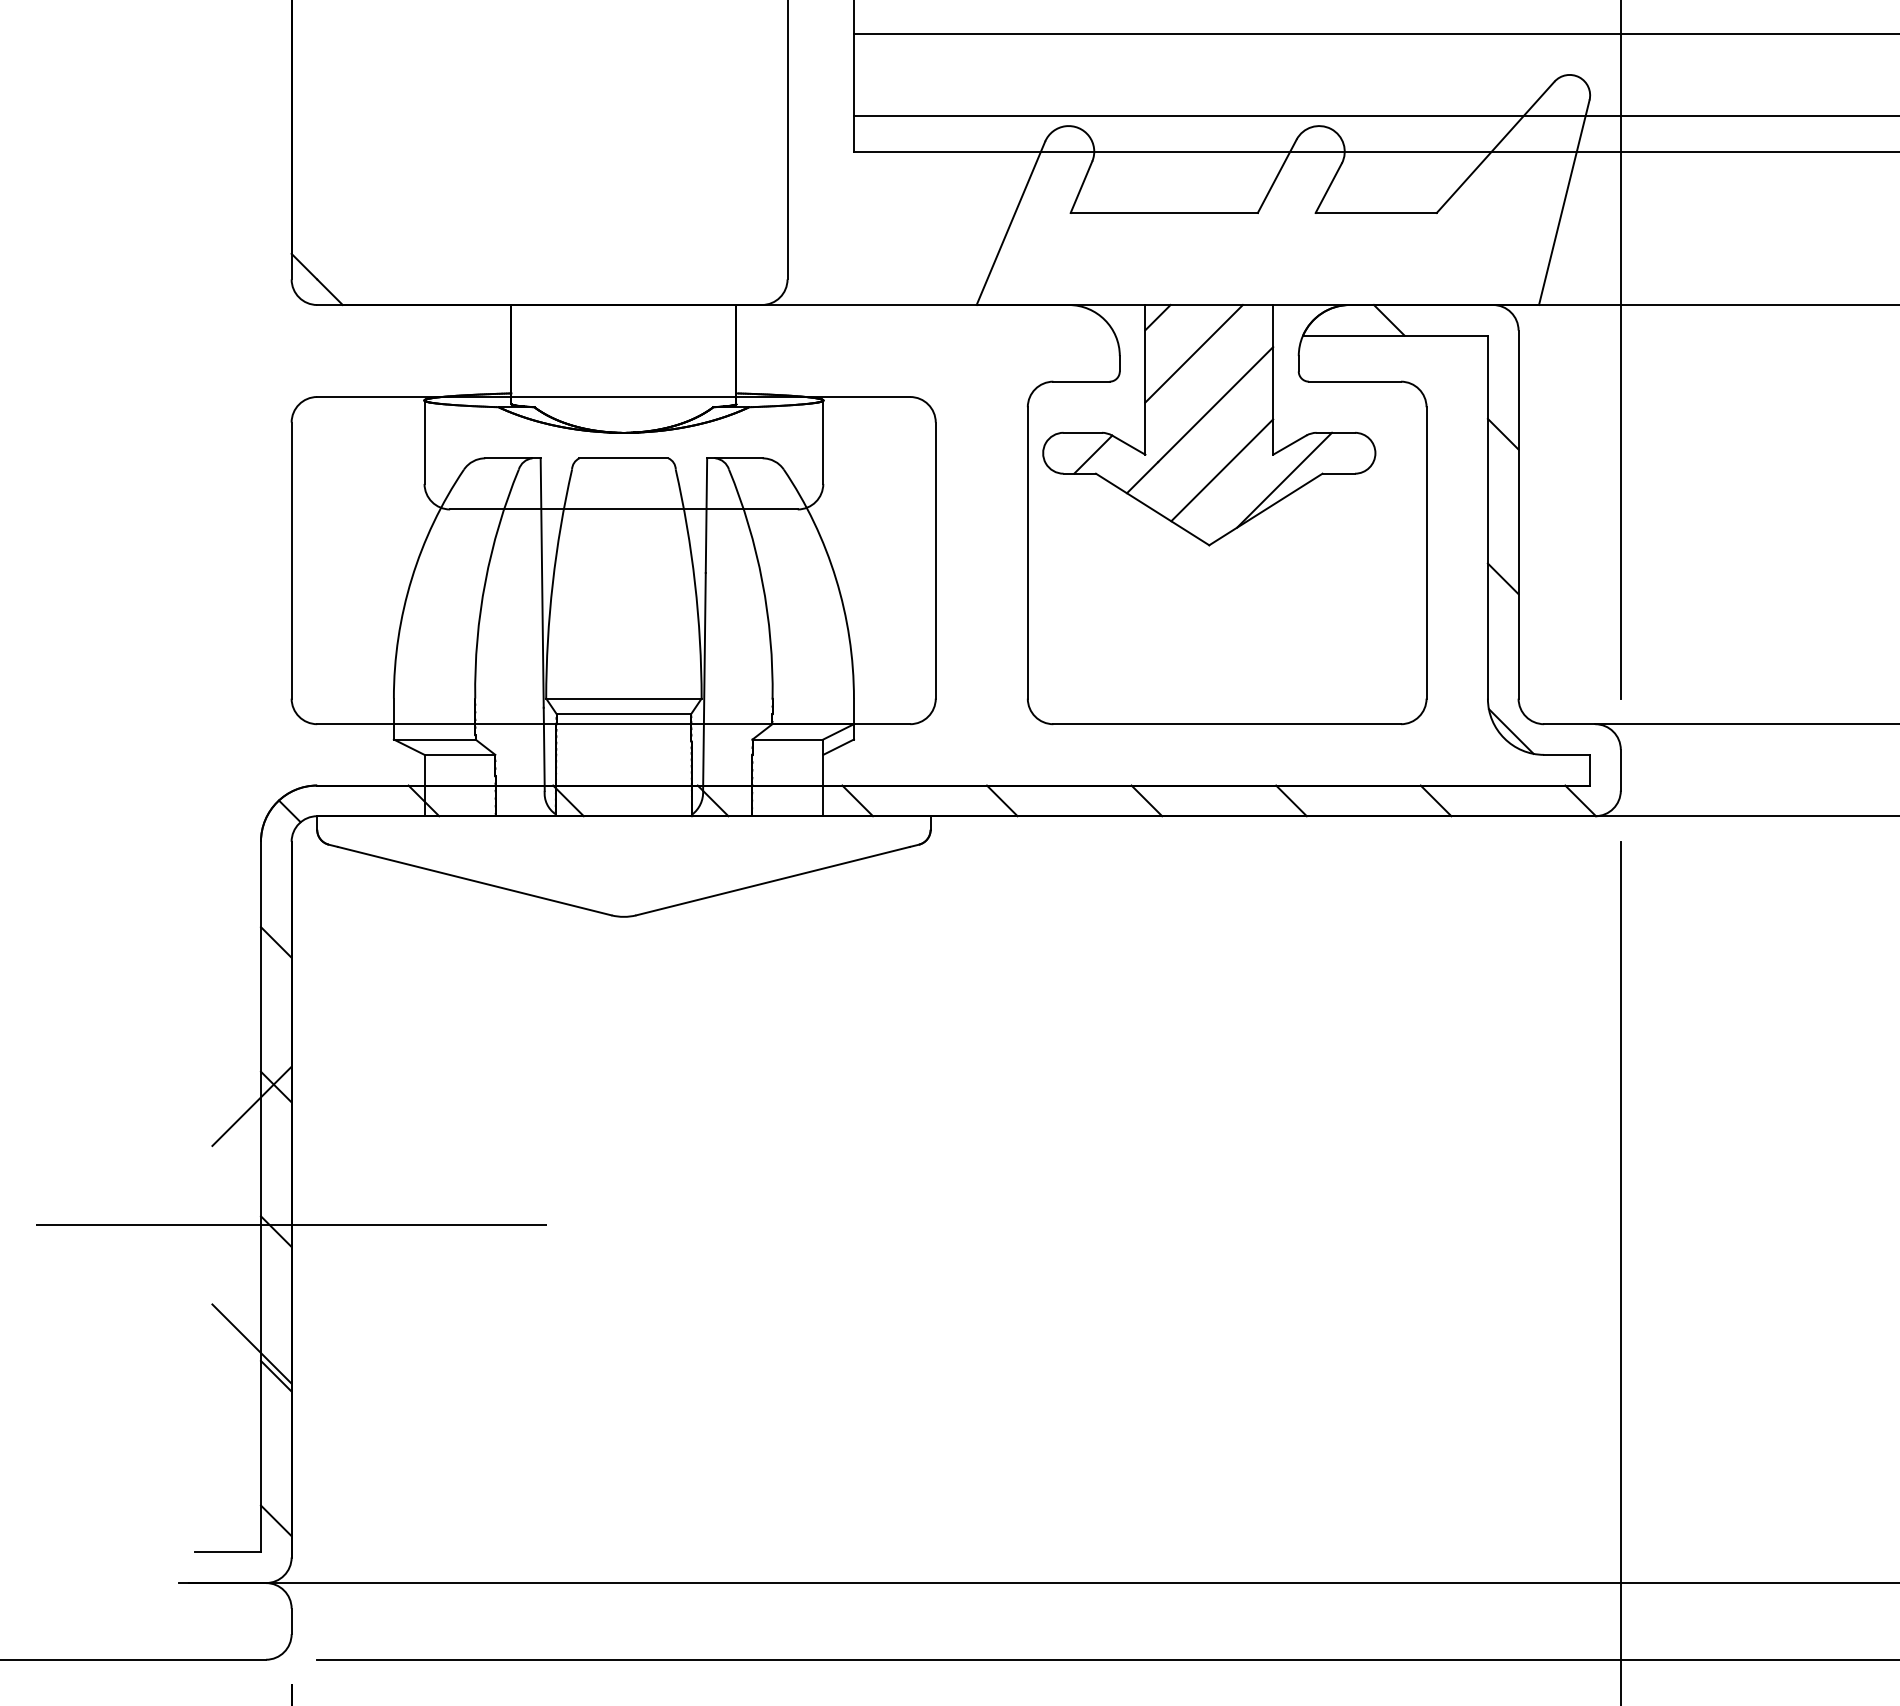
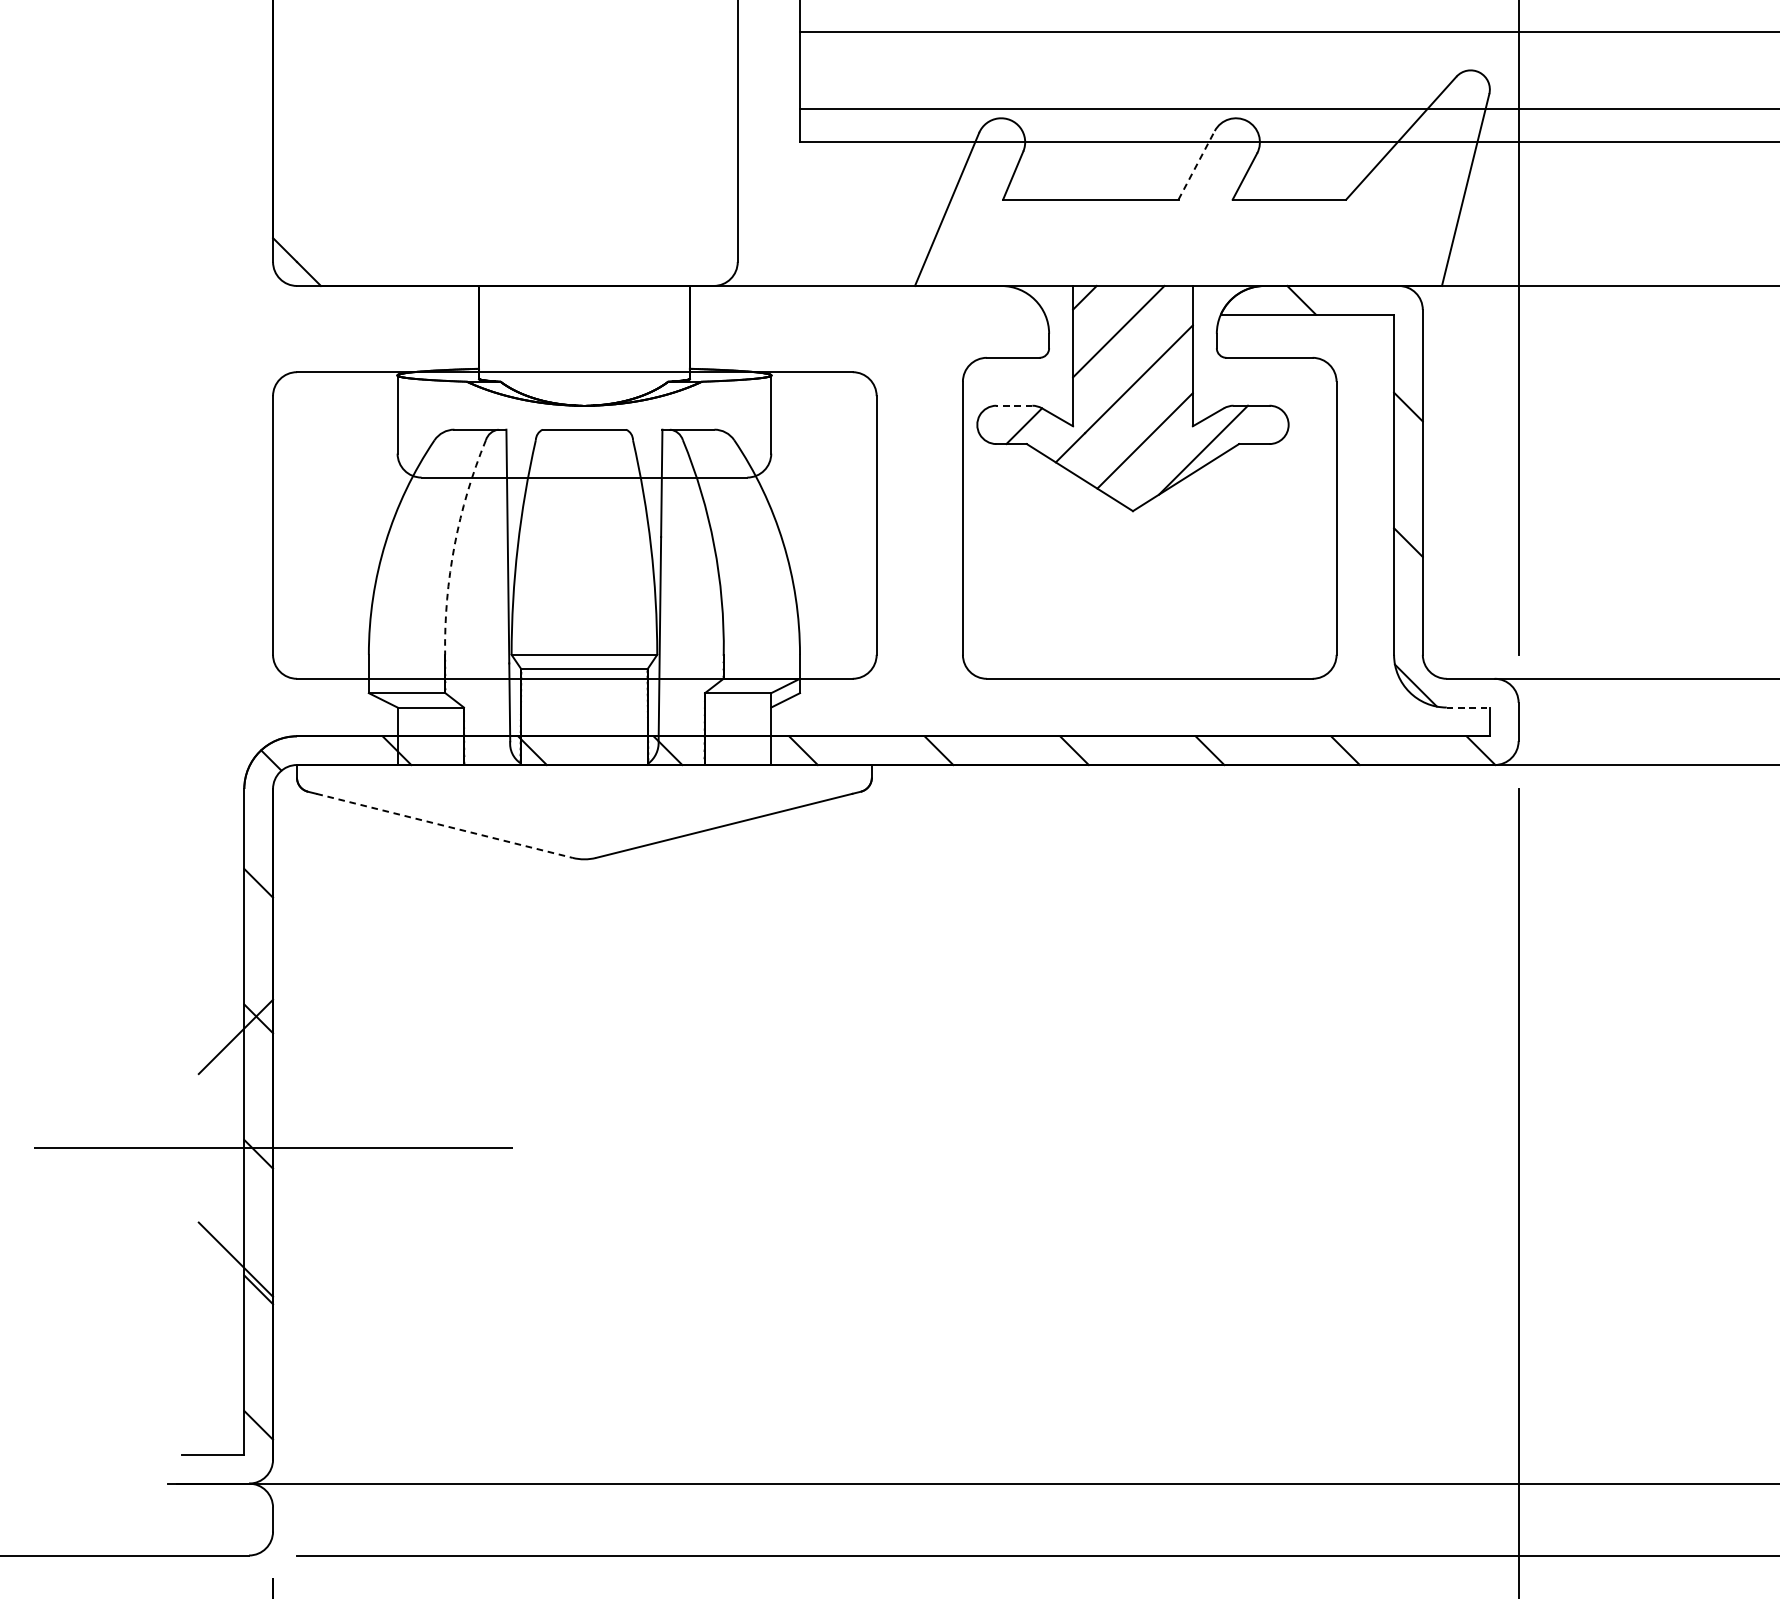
line: (1277, 175) -> (1196, 164), solid -> dashed
line: (1082, 432) -> (1014, 405), solid -> dashed
arc: (485, 581) -> (454, 545), solid -> dashed
line: (1567, 754) -> (1468, 707), solid -> dashed
line: (474, 881) -> (444, 826), solid -> dashed

